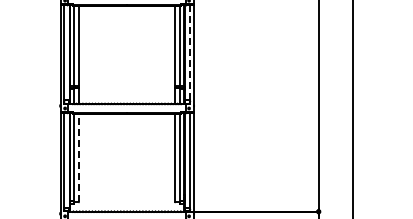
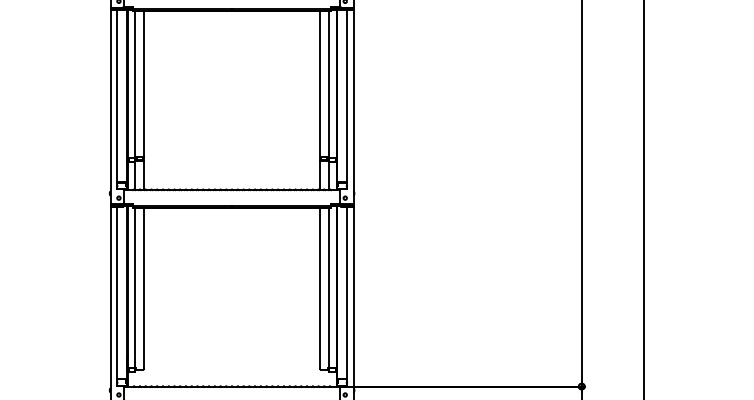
line: (189, 52) -> (345, 95), dashed -> solid
line: (78, 157) -> (143, 287), dashed -> solid

